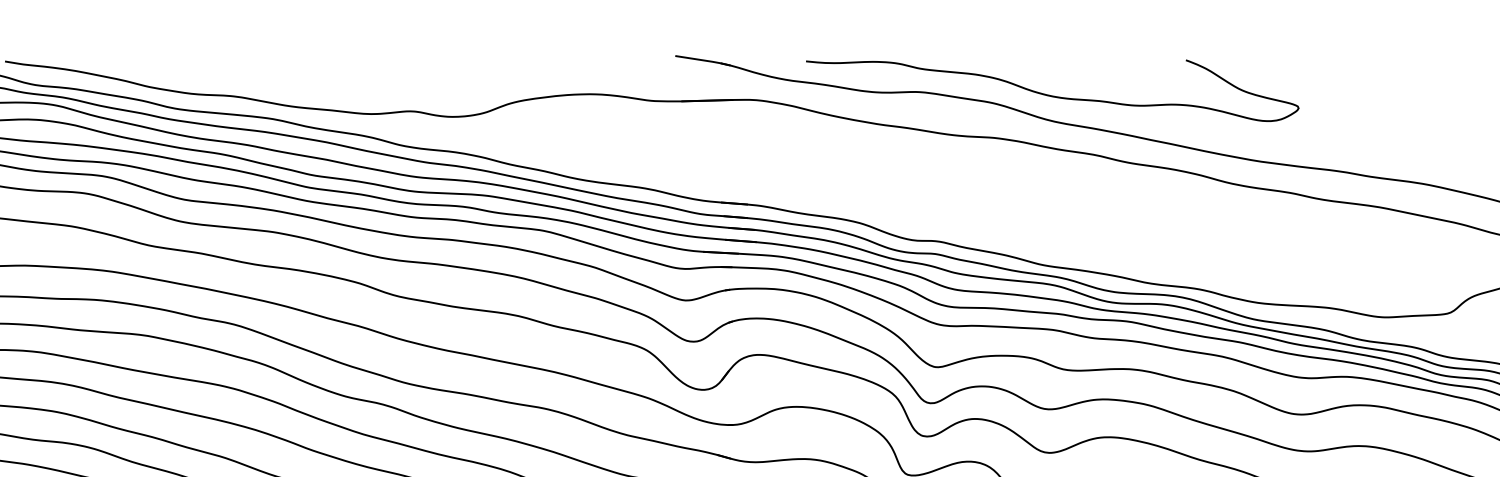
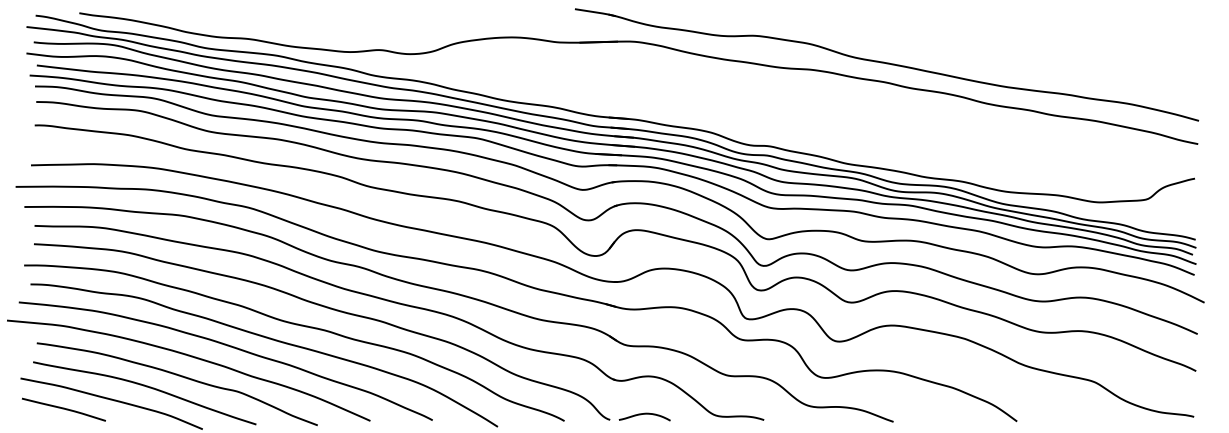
curve: (1050, 94) -> (852, 37), removed

